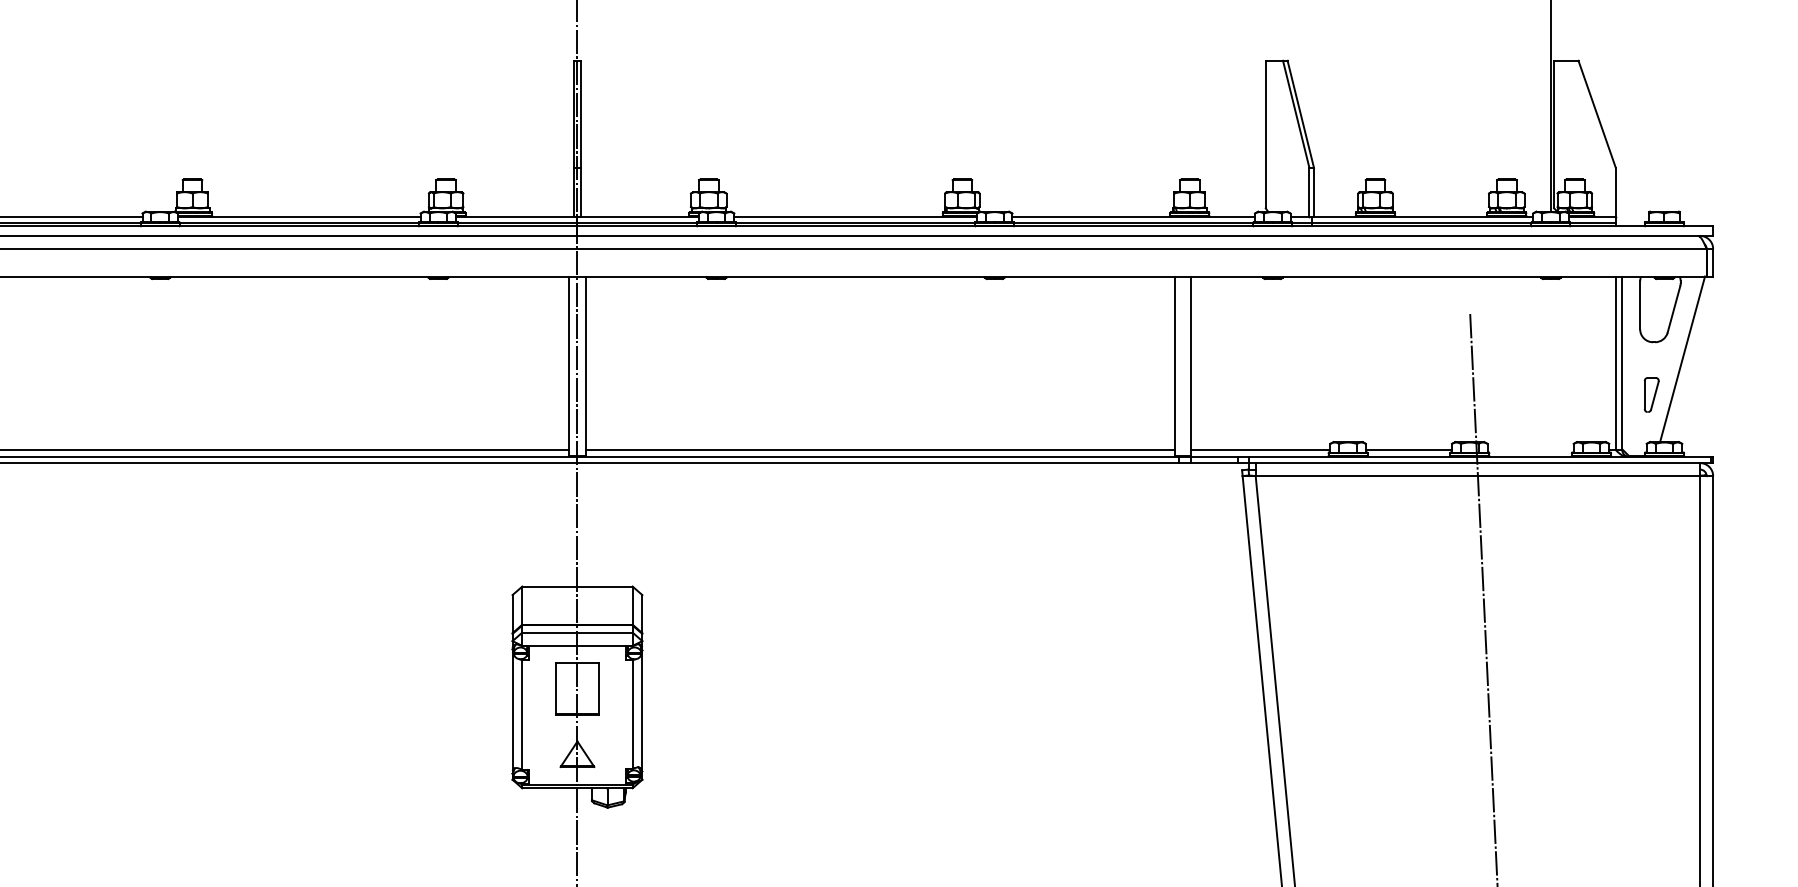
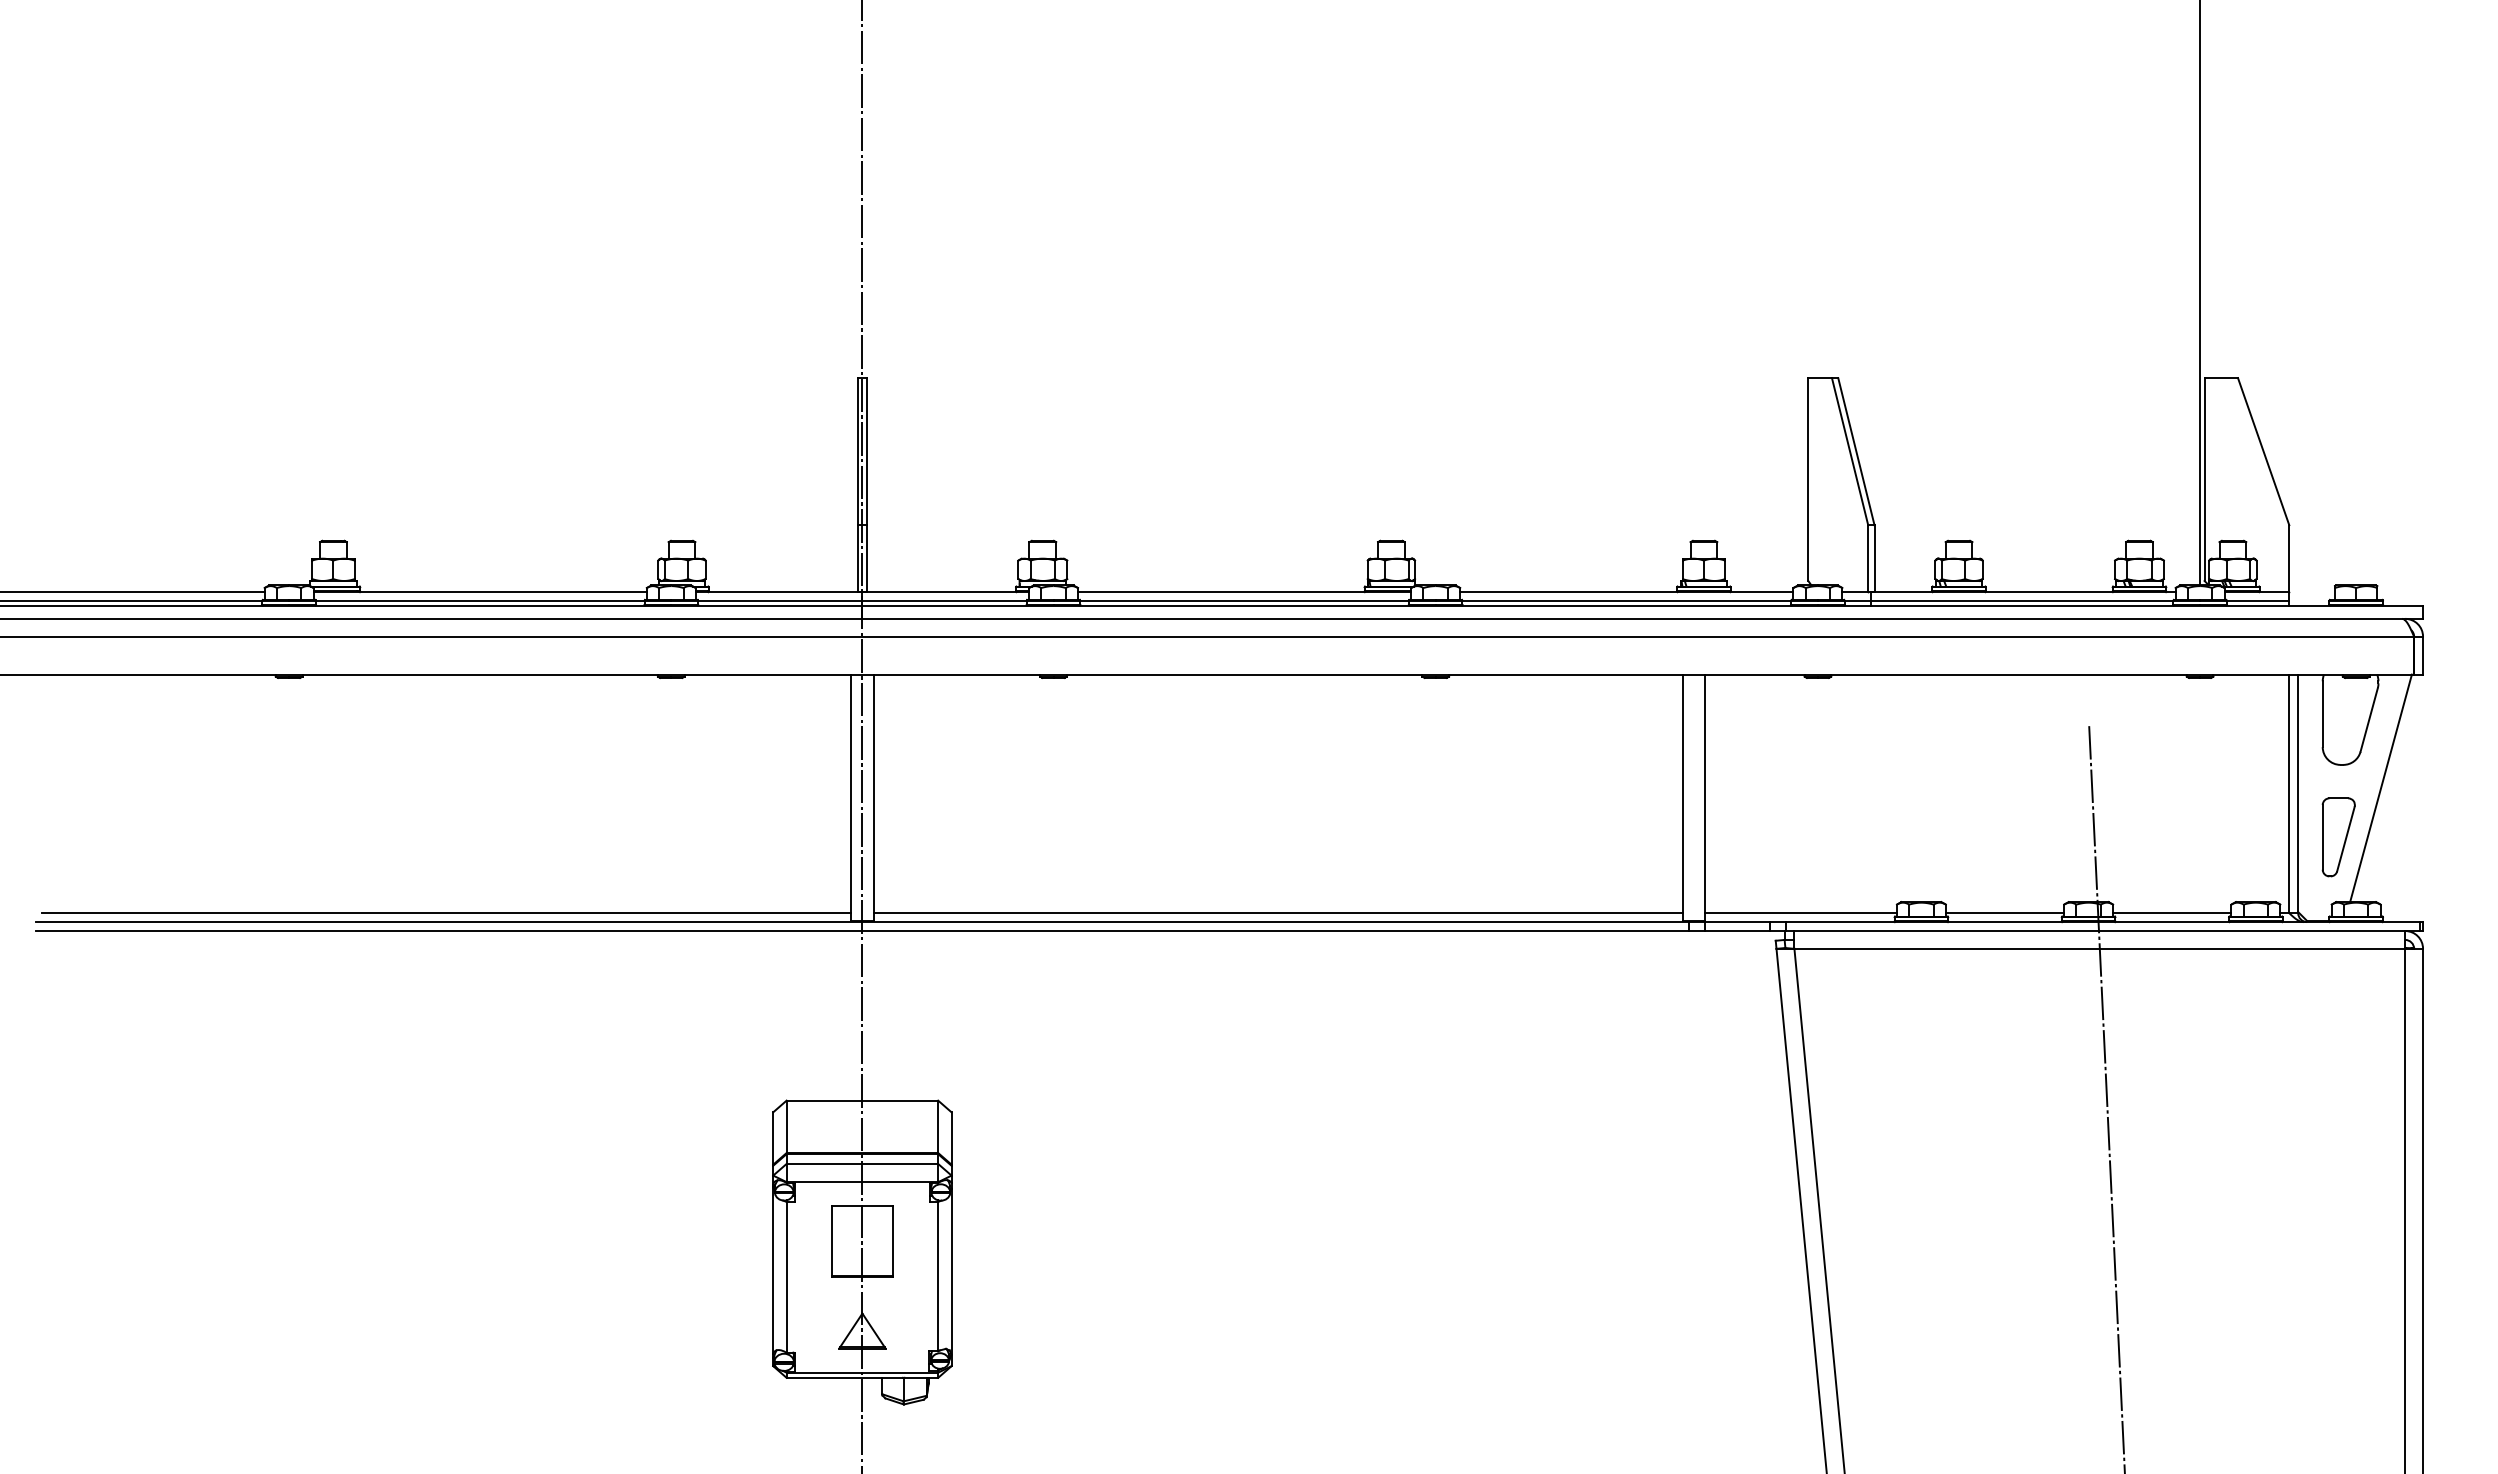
part: (1651, 395) -> (2338, 837), size x1.67
line: (1530, 450) -> (2172, 913), added

